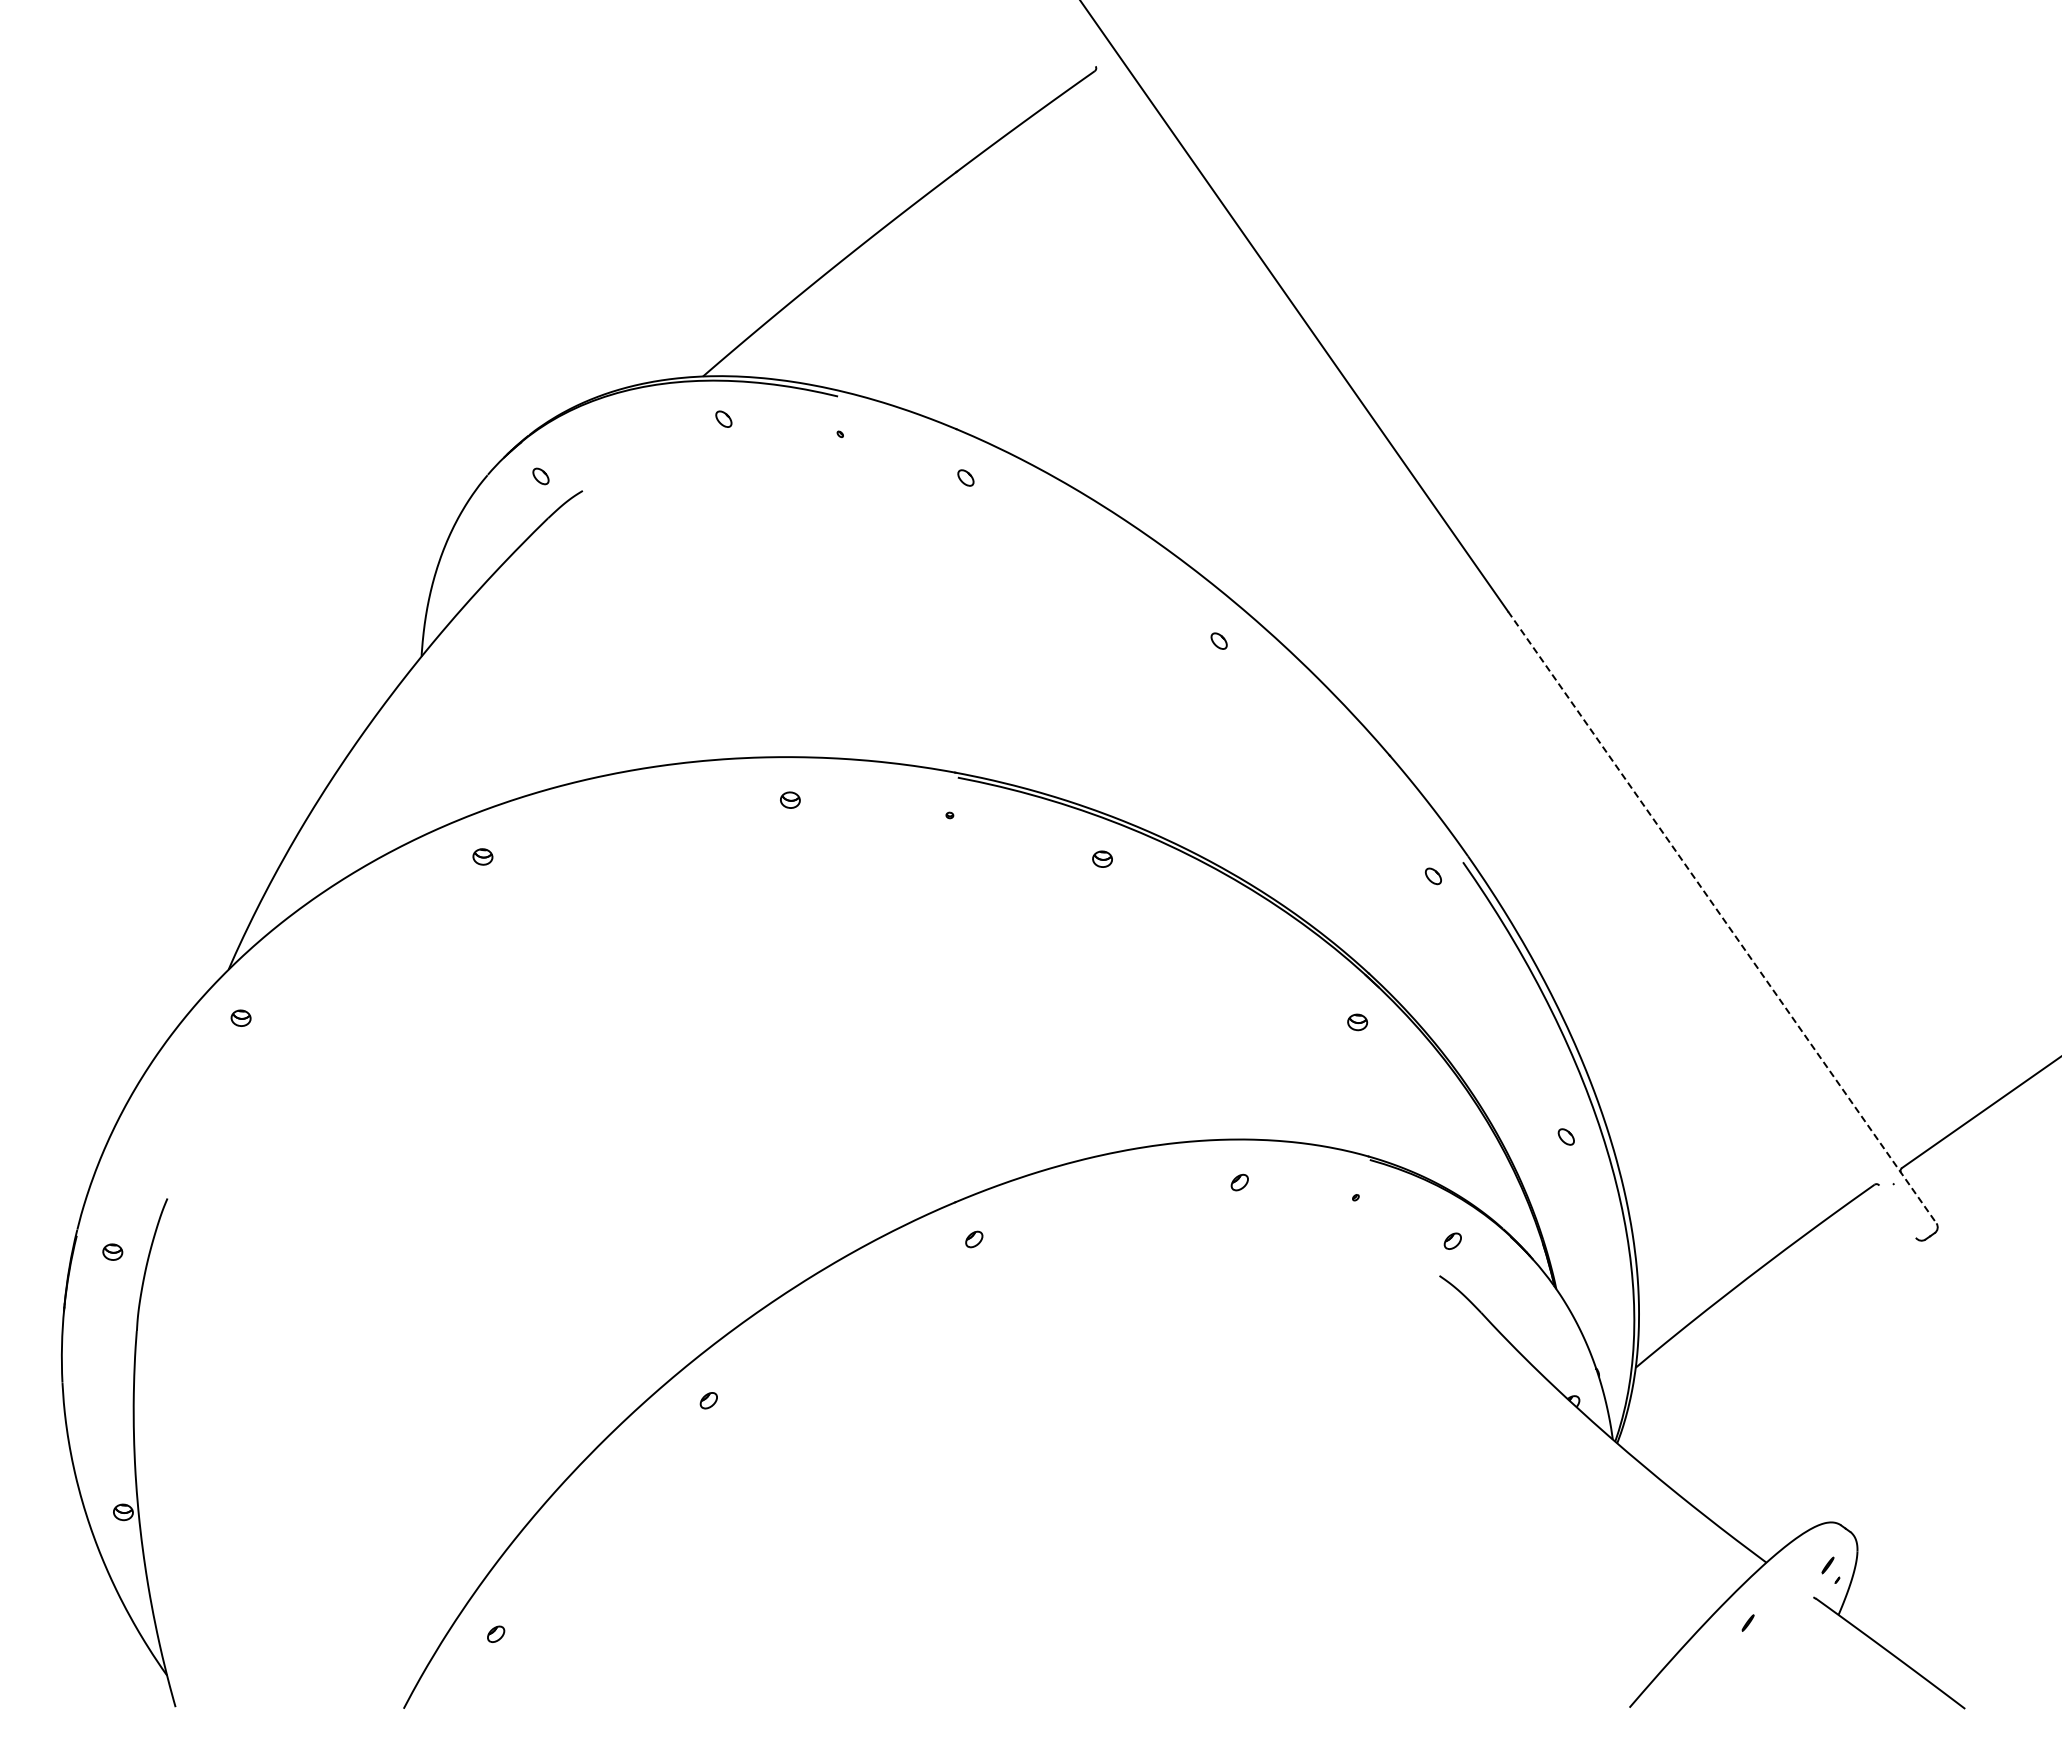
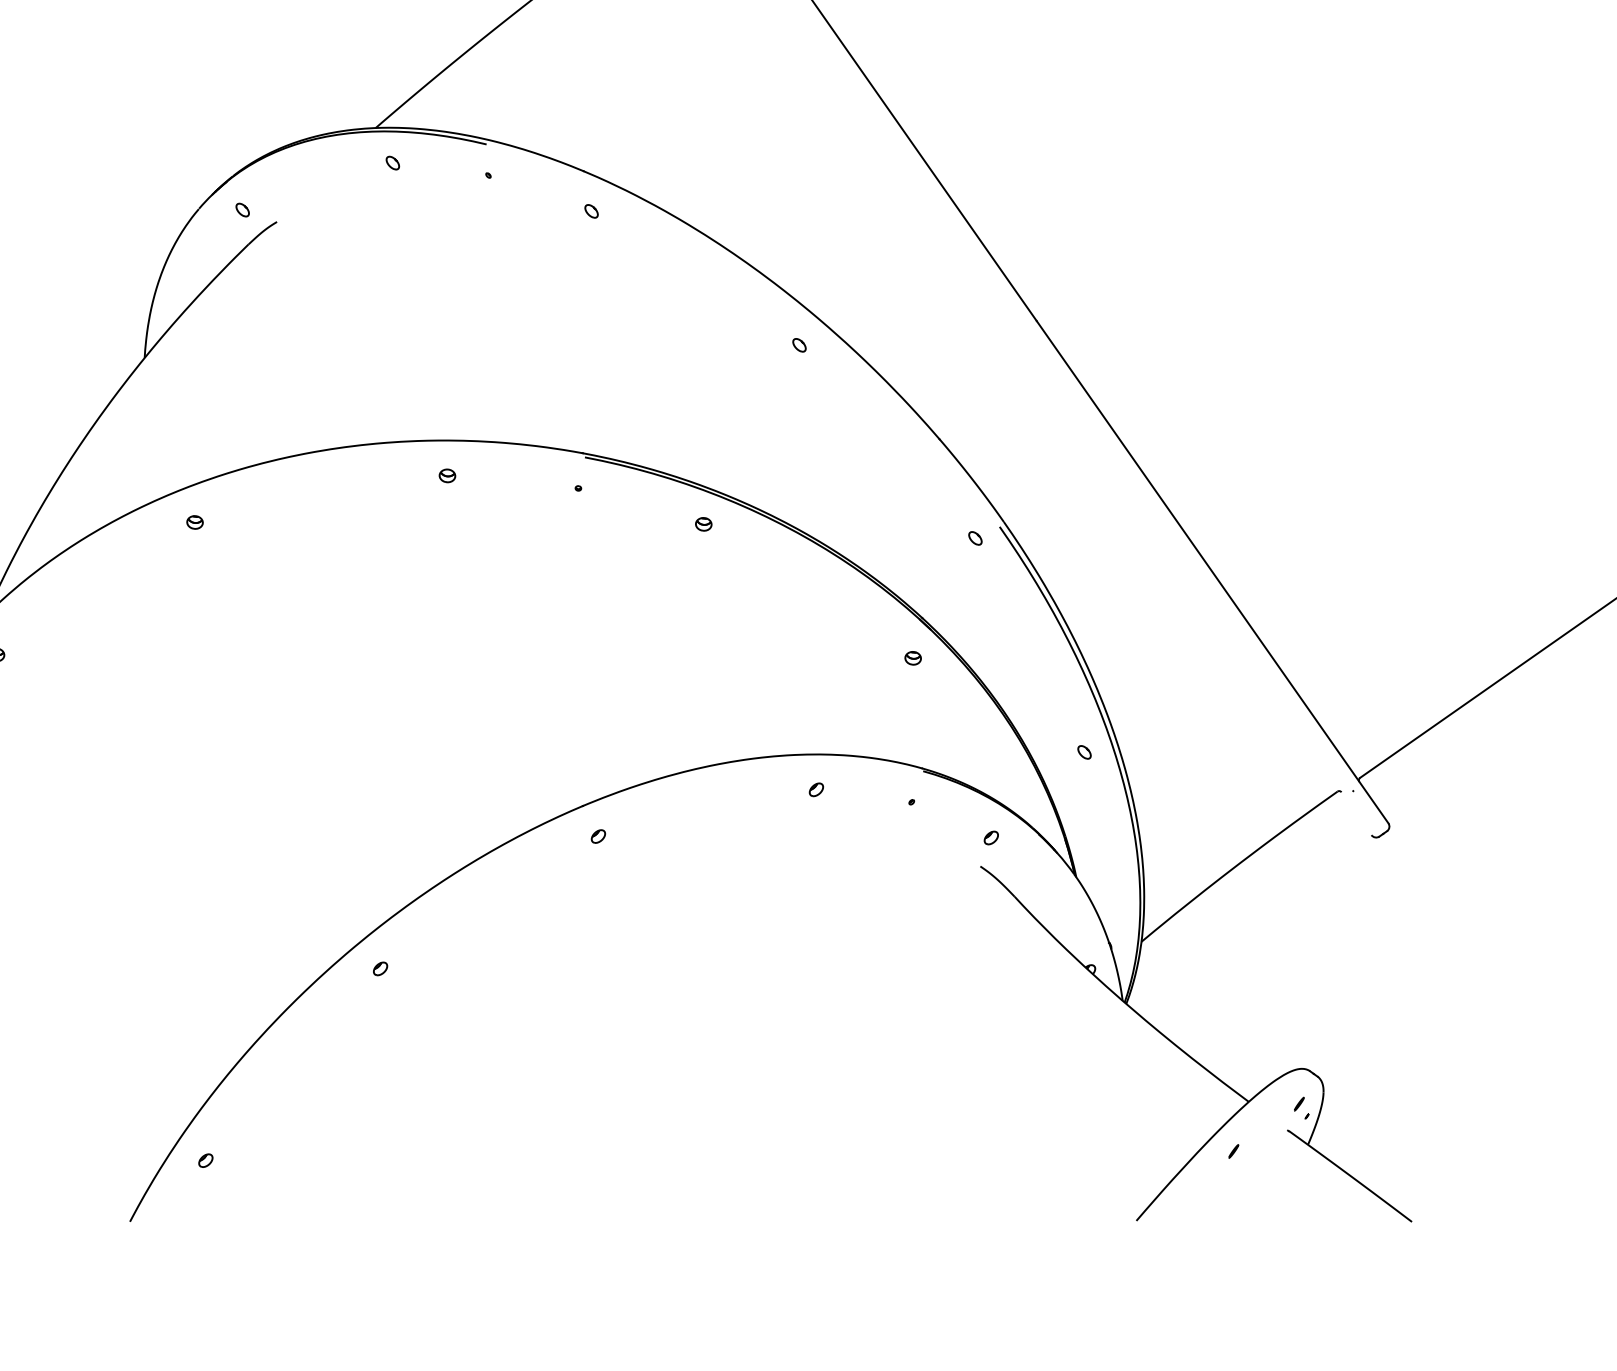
line: (1722, 917) -> (1212, 572), dashed -> solid

